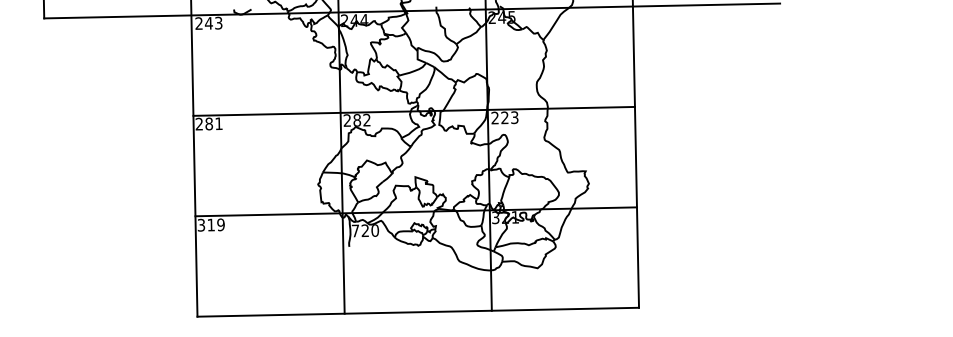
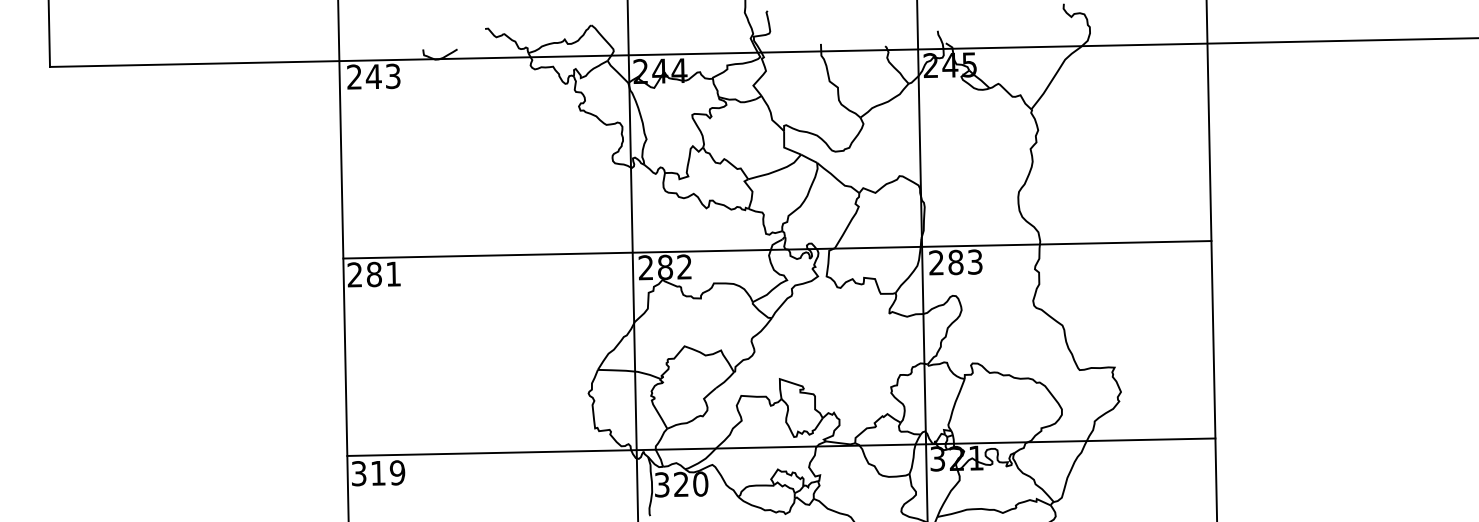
text: (504, 117) -> (954, 261), 223 -> 283
text: (355, 230) -> (661, 483), 720 -> 320

